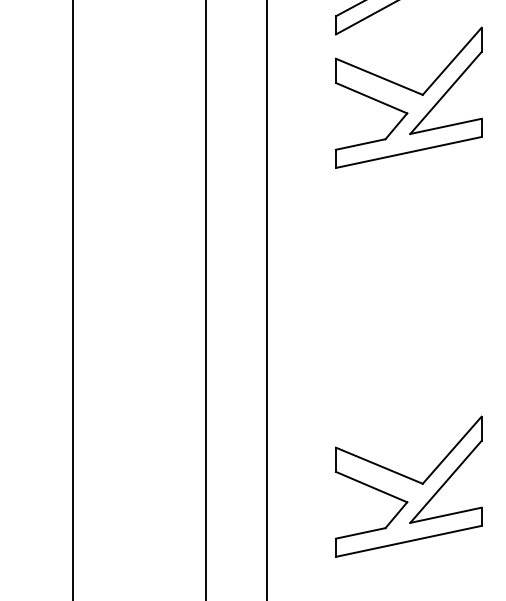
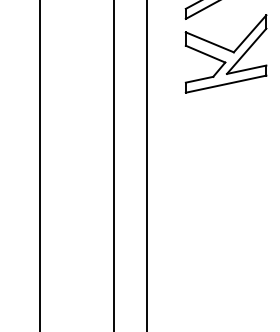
part: (407, 485) -> (225, 268), removed

